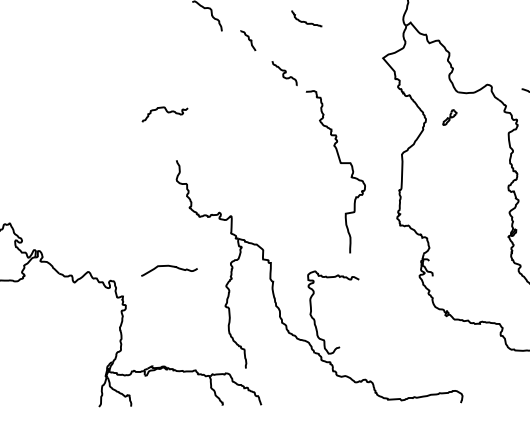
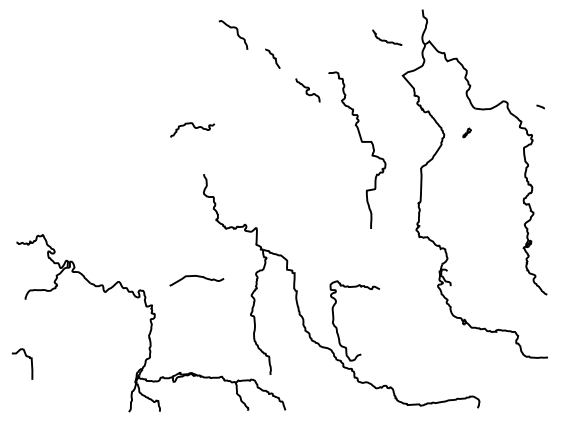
curve: (307, 21) -> (387, 40), moved
part: (449, 117) -> (466, 132), size x0.6
curve: (340, 163) -> (361, 142), moved

